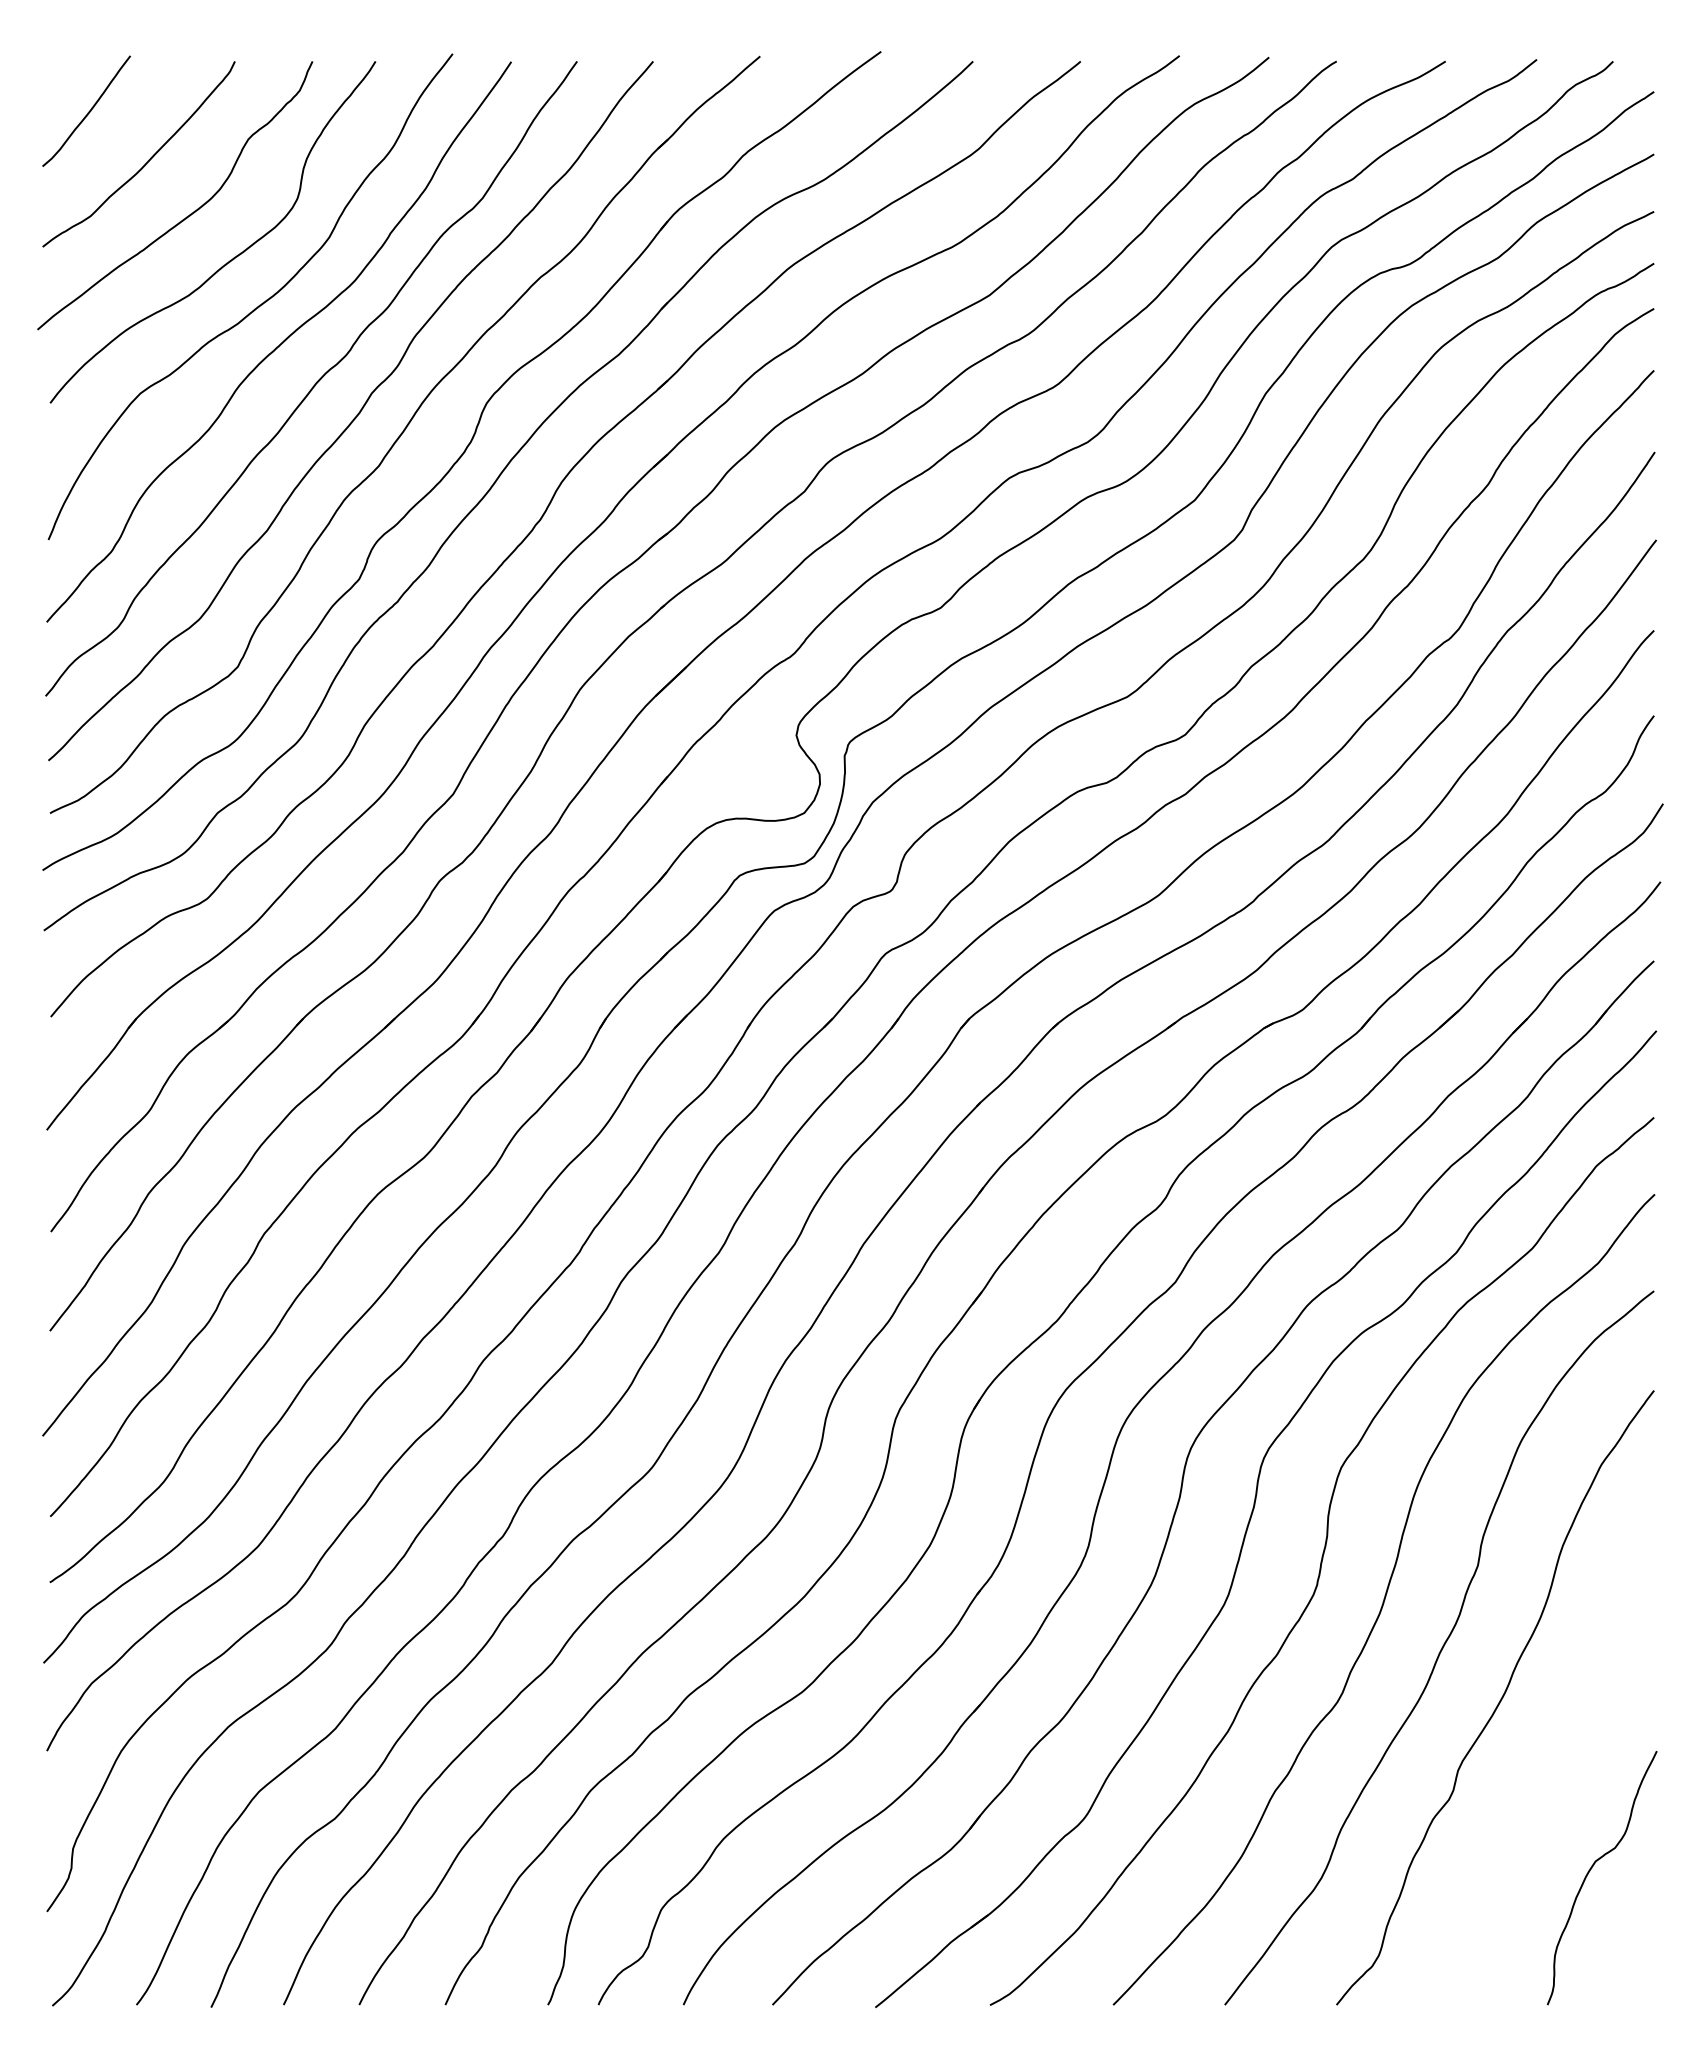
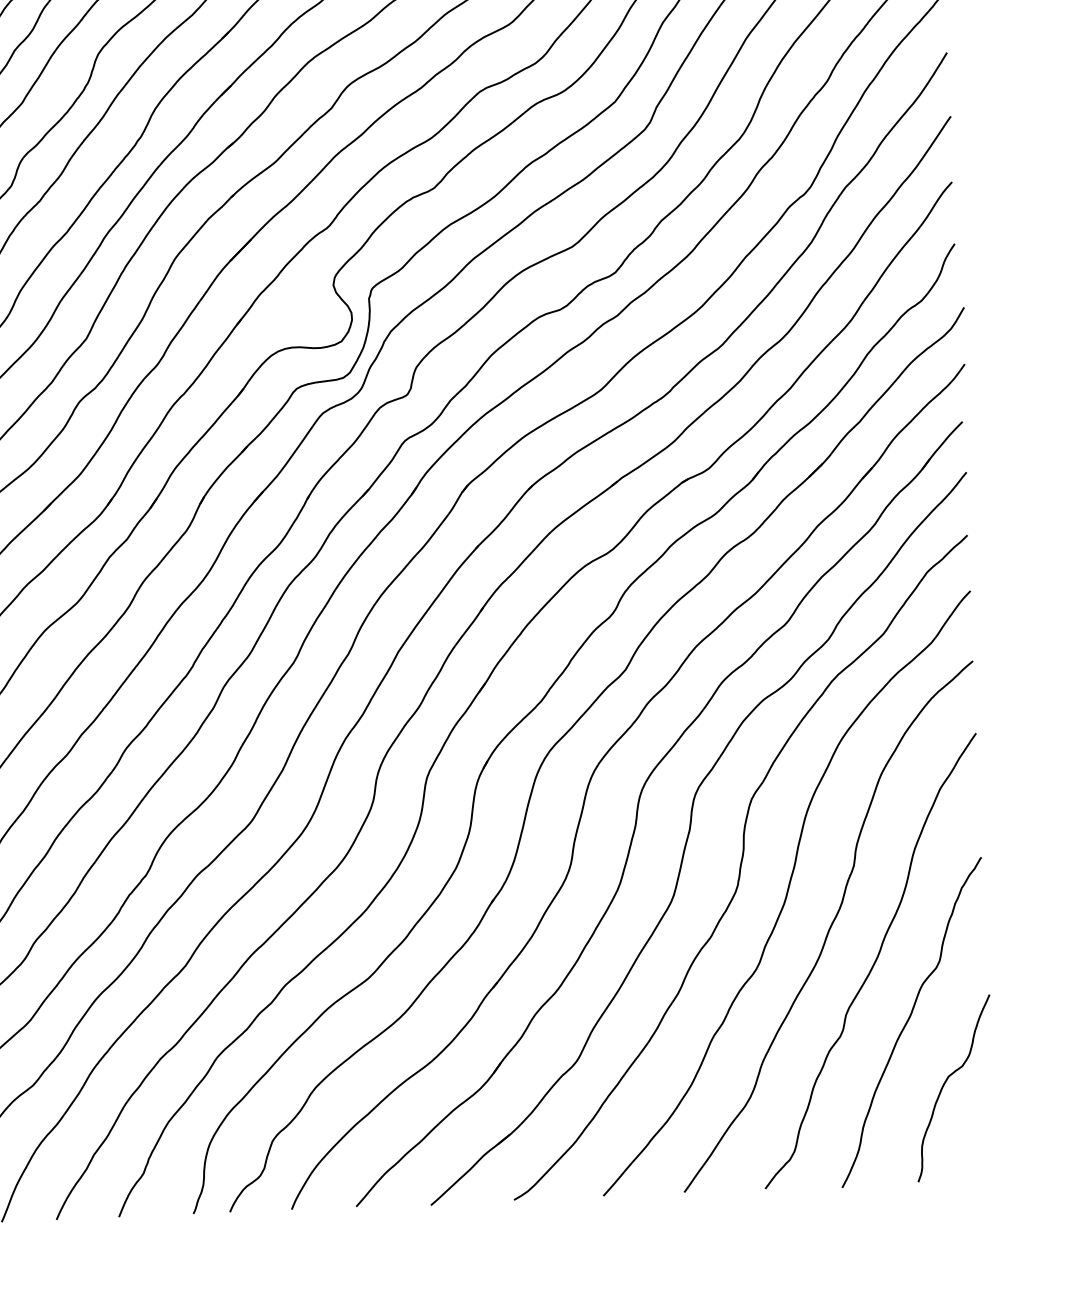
curve: (1543, 1783) -> (908, 1021), added

